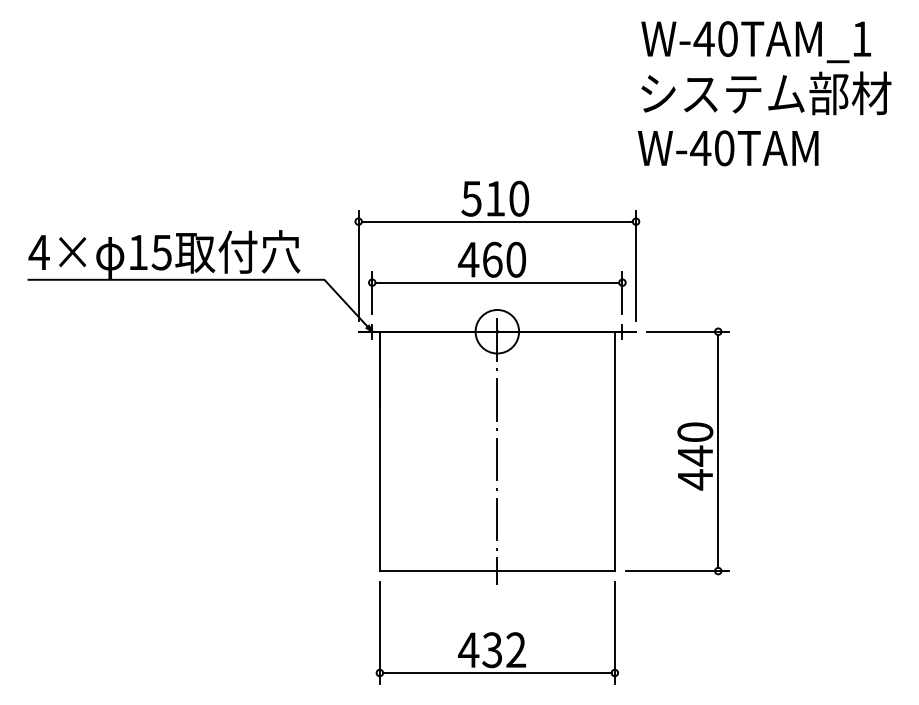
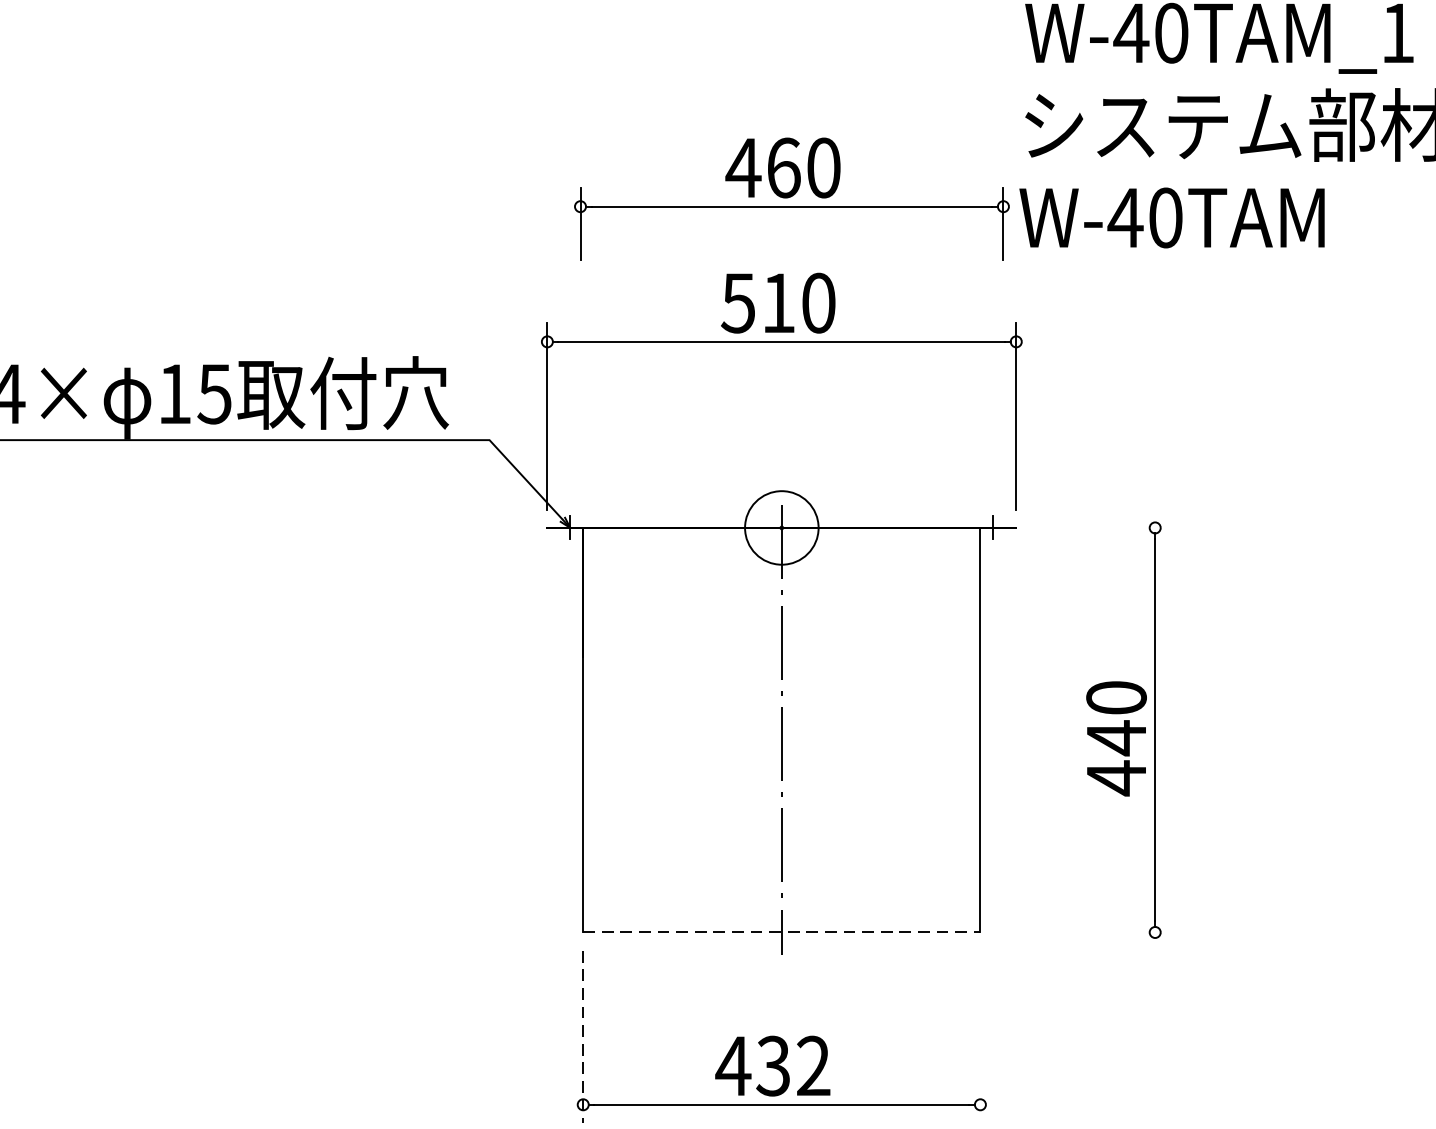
part: (497, 277) -> (792, 197), moved
line: (687, 331) -> (1103, 527), removed
line: (497, 571) -> (782, 933), solid -> dashed
line: (677, 571) -> (1086, 933), removed
line: (379, 632) -> (582, 1036), solid -> dashed
line: (614, 632) -> (979, 1036), removed

